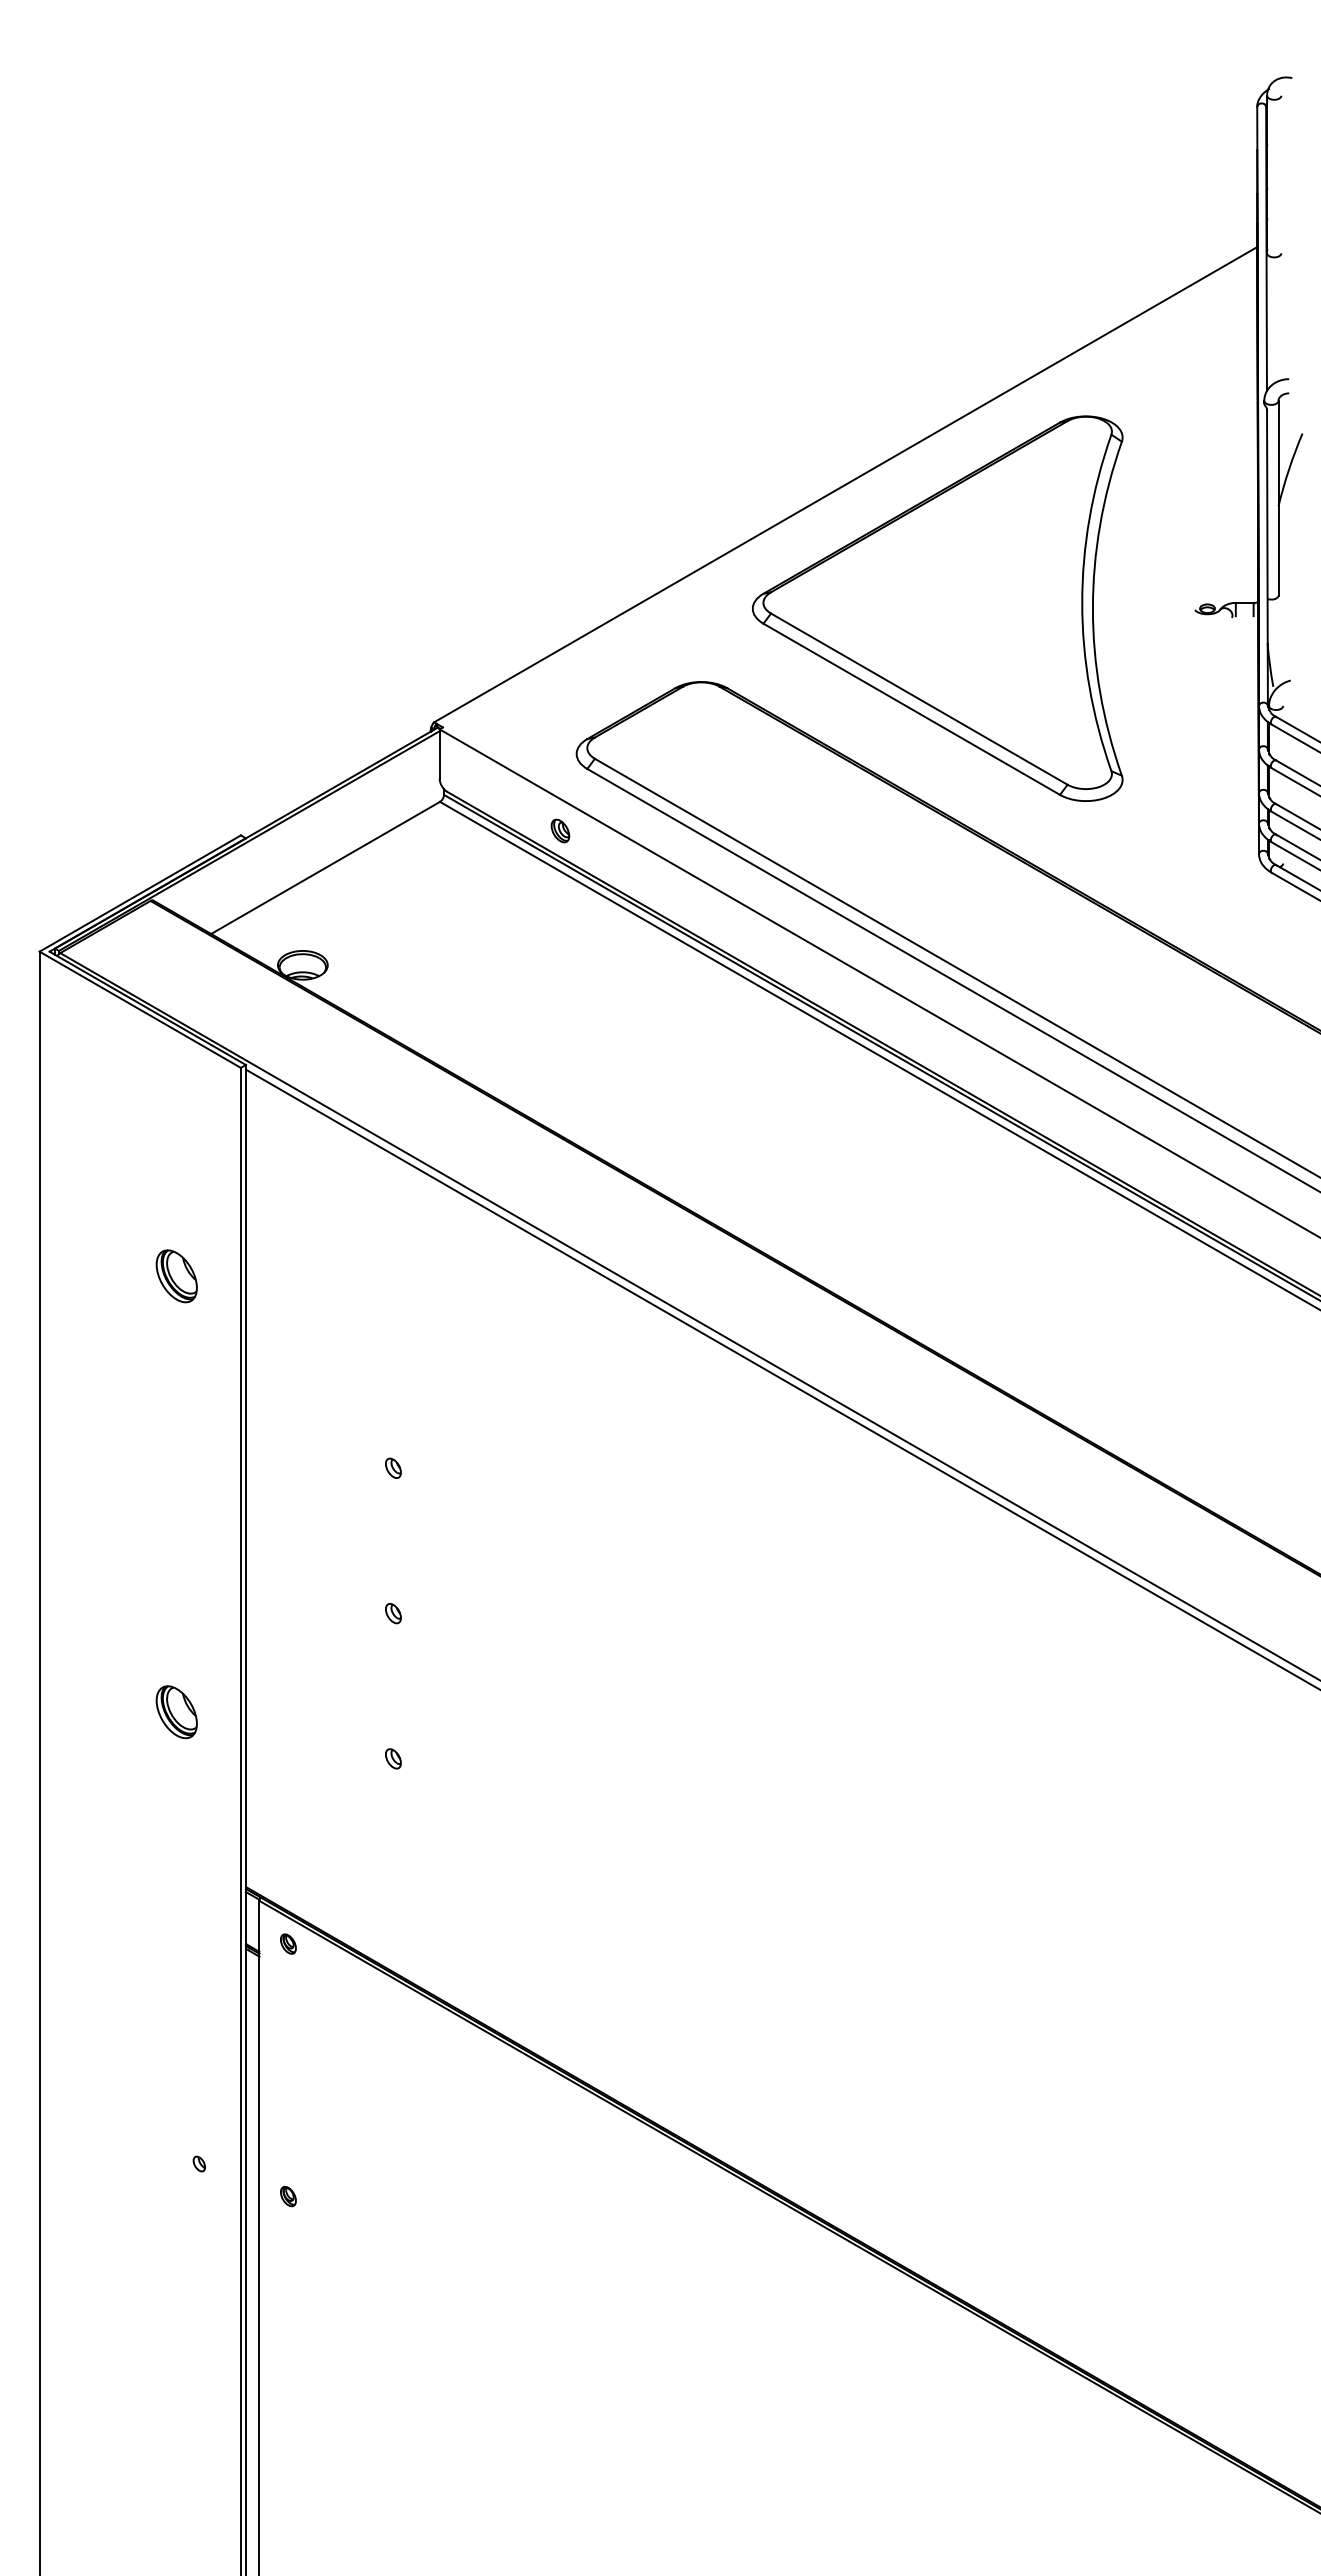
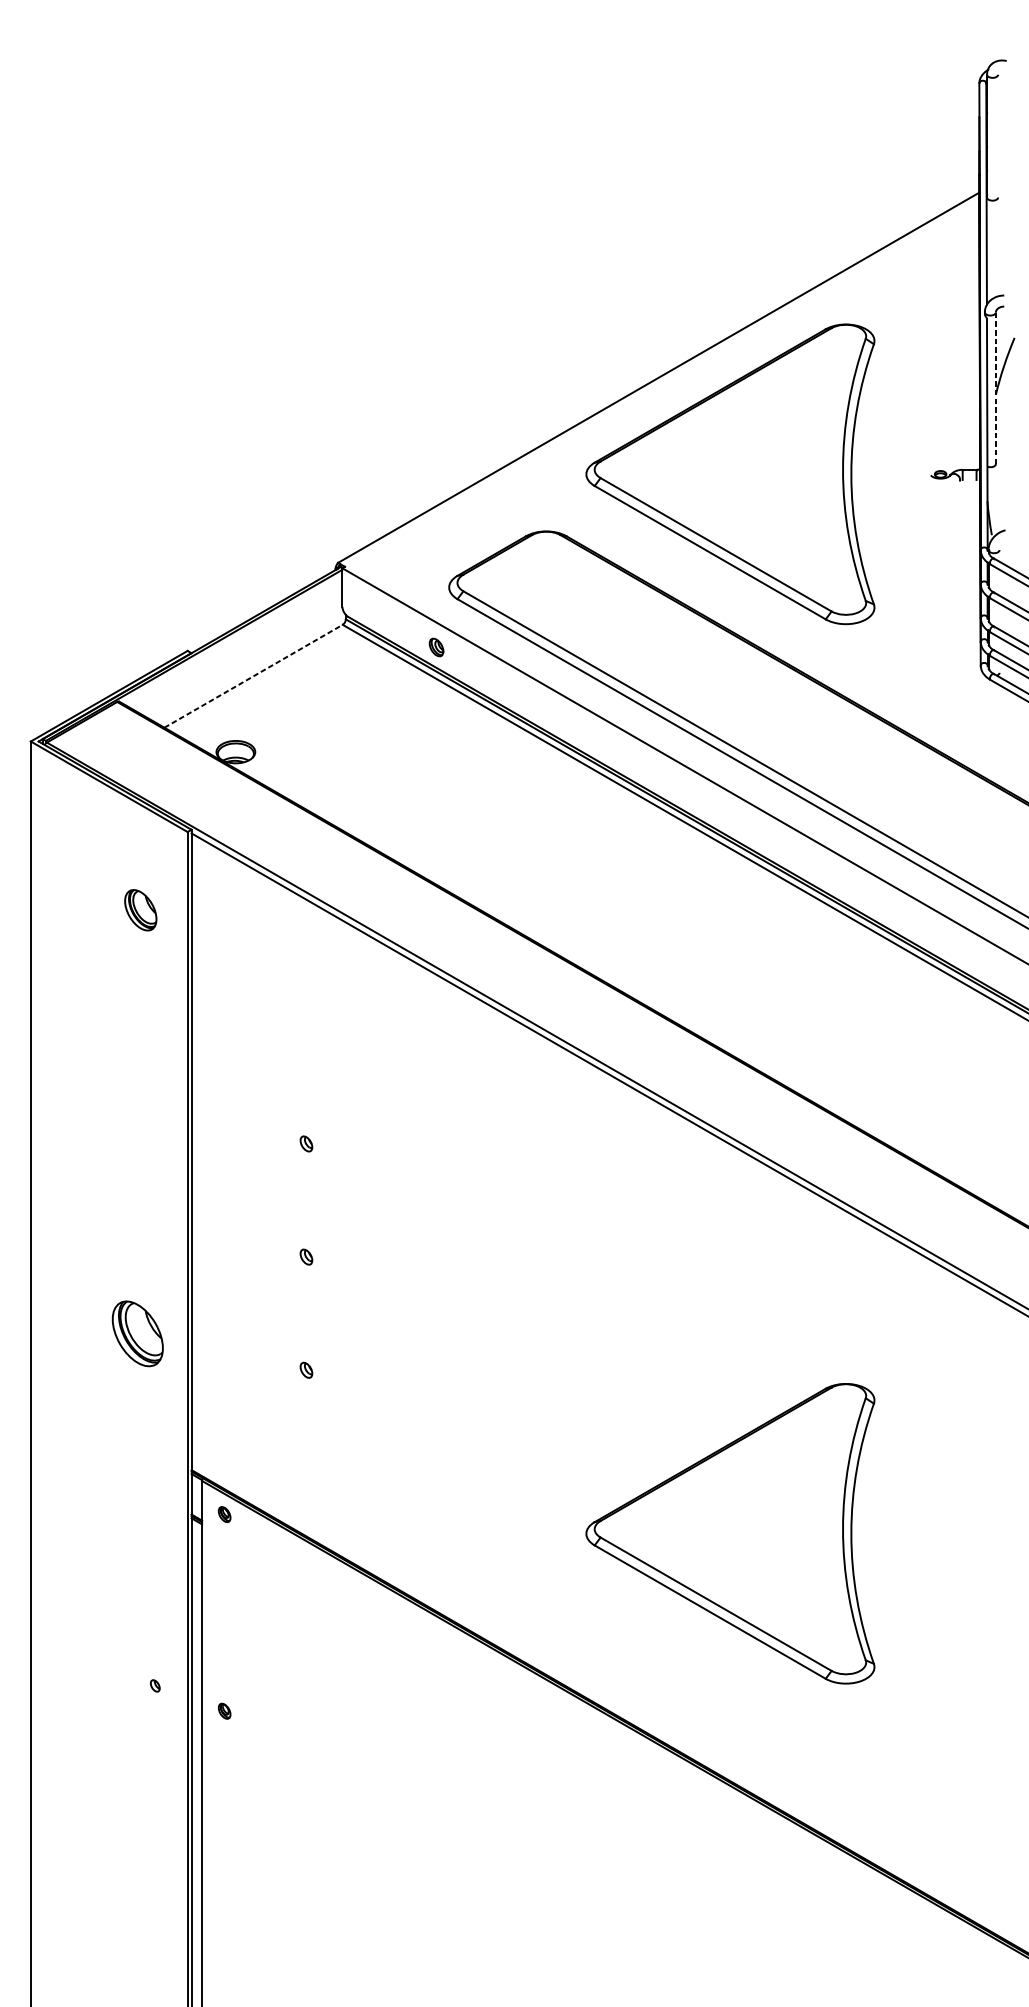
line: (1278, 497) -> (995, 387), solid -> dashed
line: (326, 867) -> (254, 675), solid -> dashed
part: (176, 1276) -> (140, 910), moved
part: (176, 1712) -> (137, 1334), size x1.6
part: (937, 1968) -> (730, 1533), added

